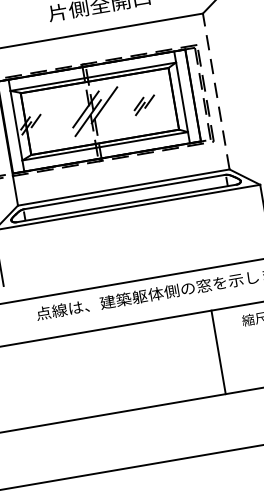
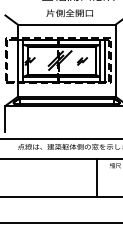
line: (215, 91) -> (115, 60), dashed -> solid

